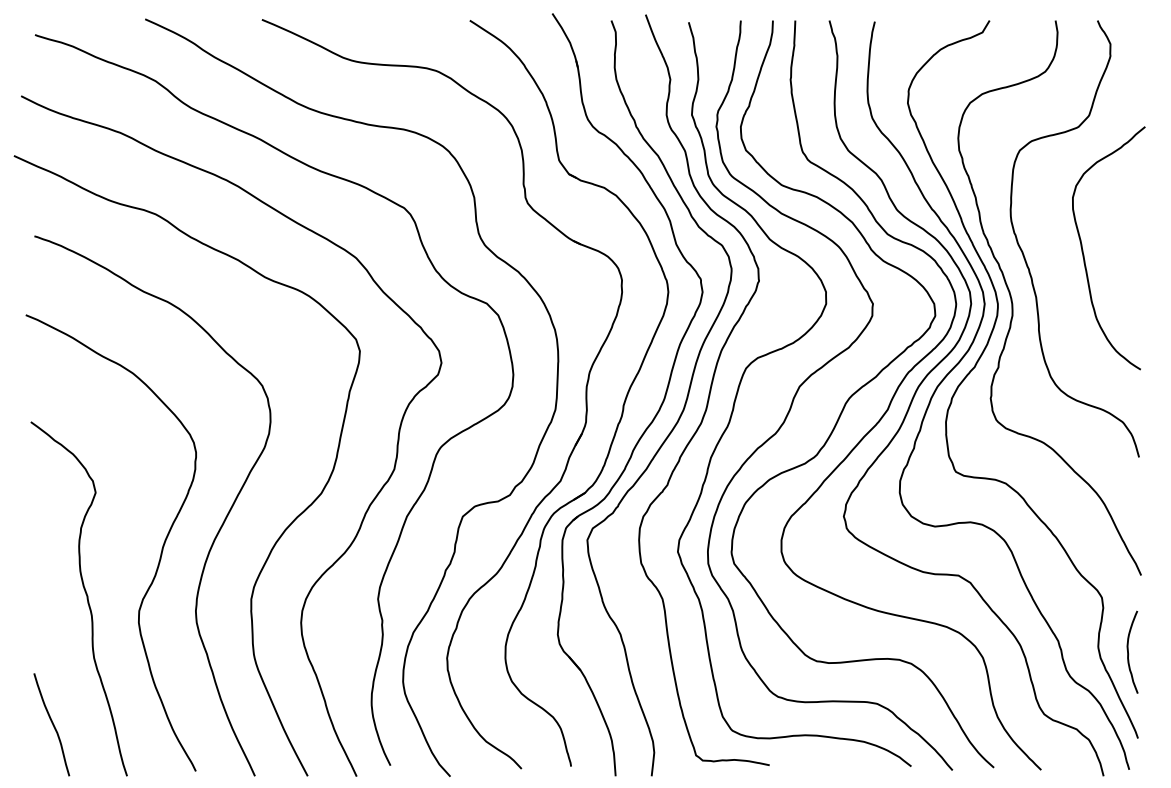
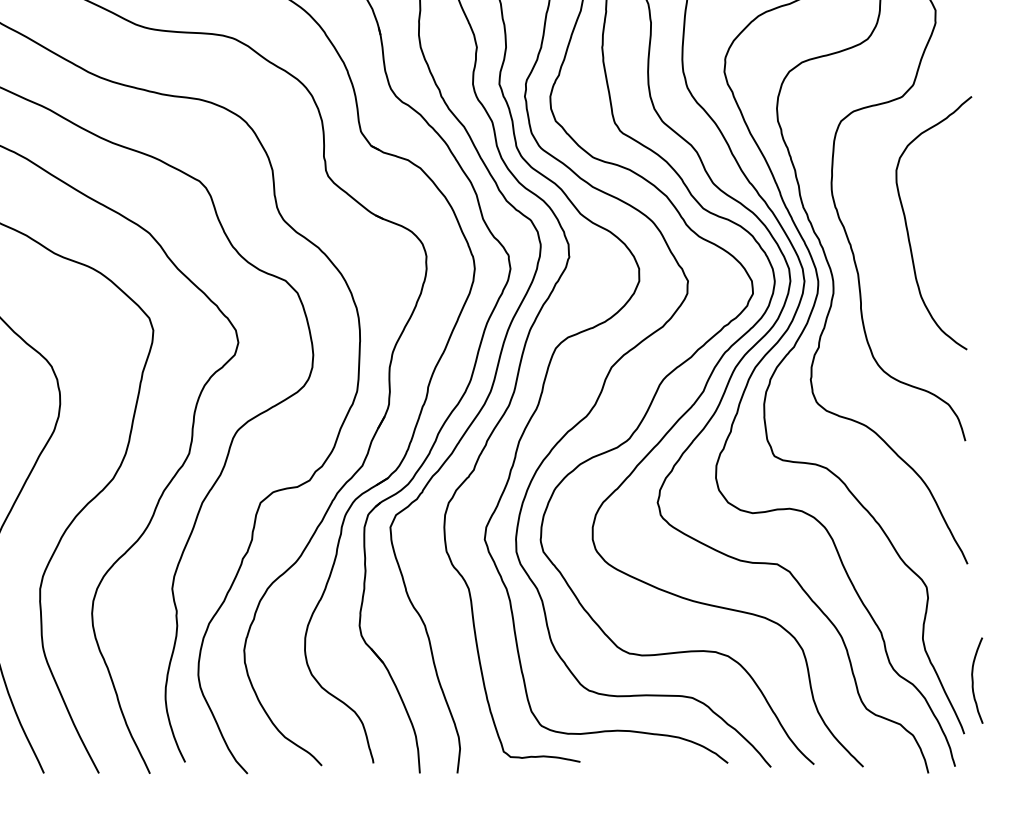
curve: (1128, 651) -> (973, 679), moved

